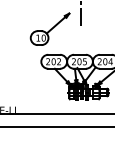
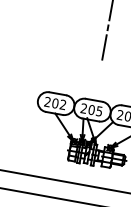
part: (49, 28) -> (57, 55), removed

